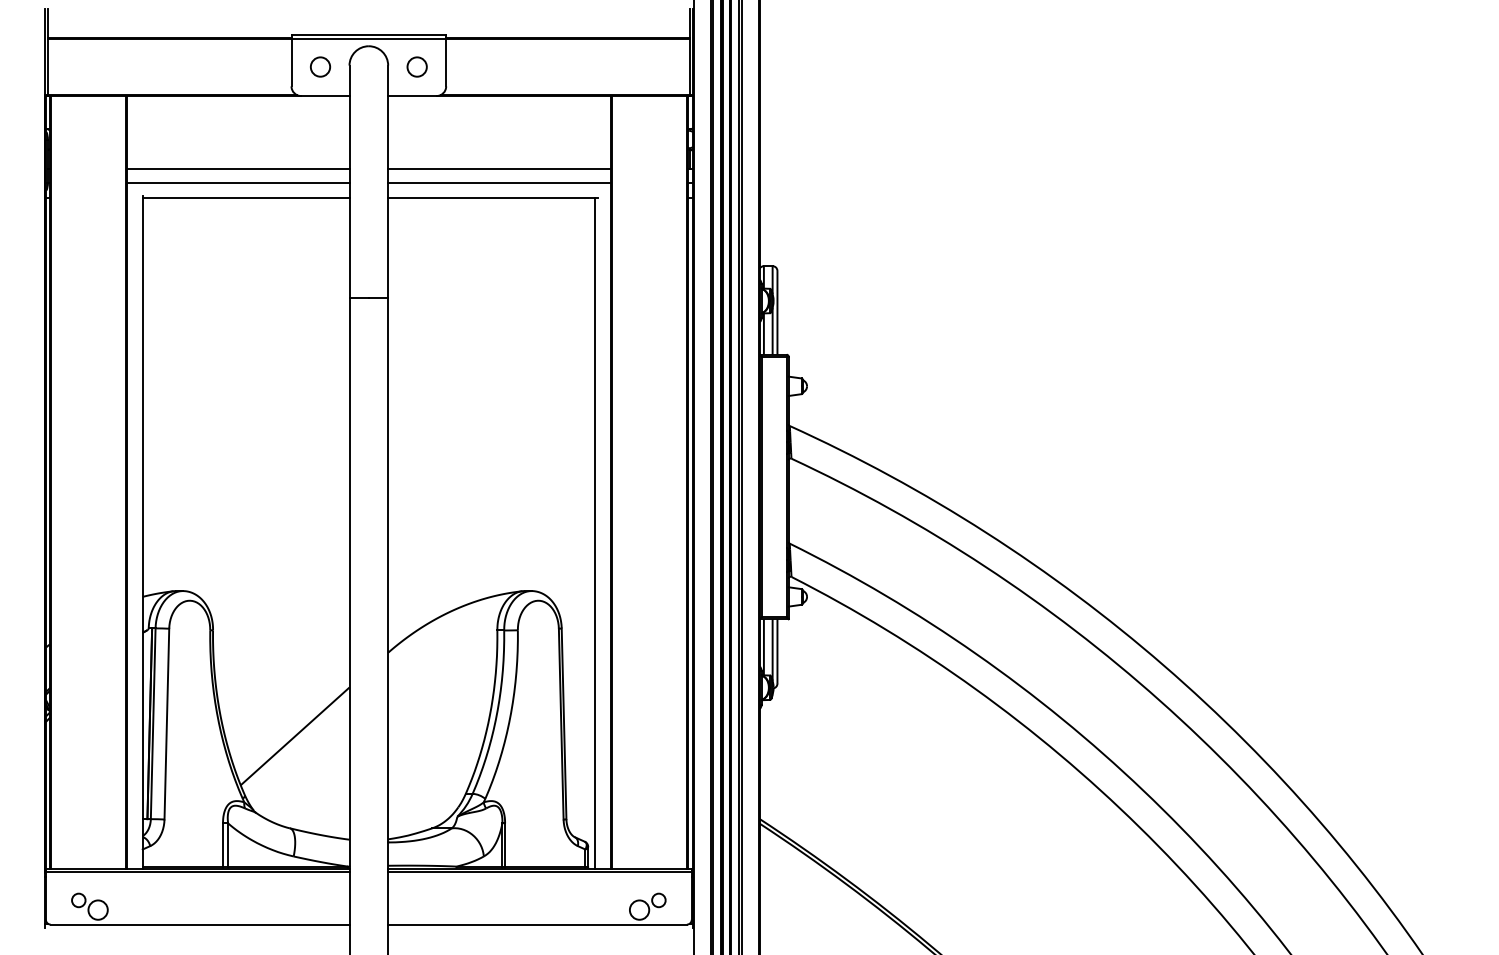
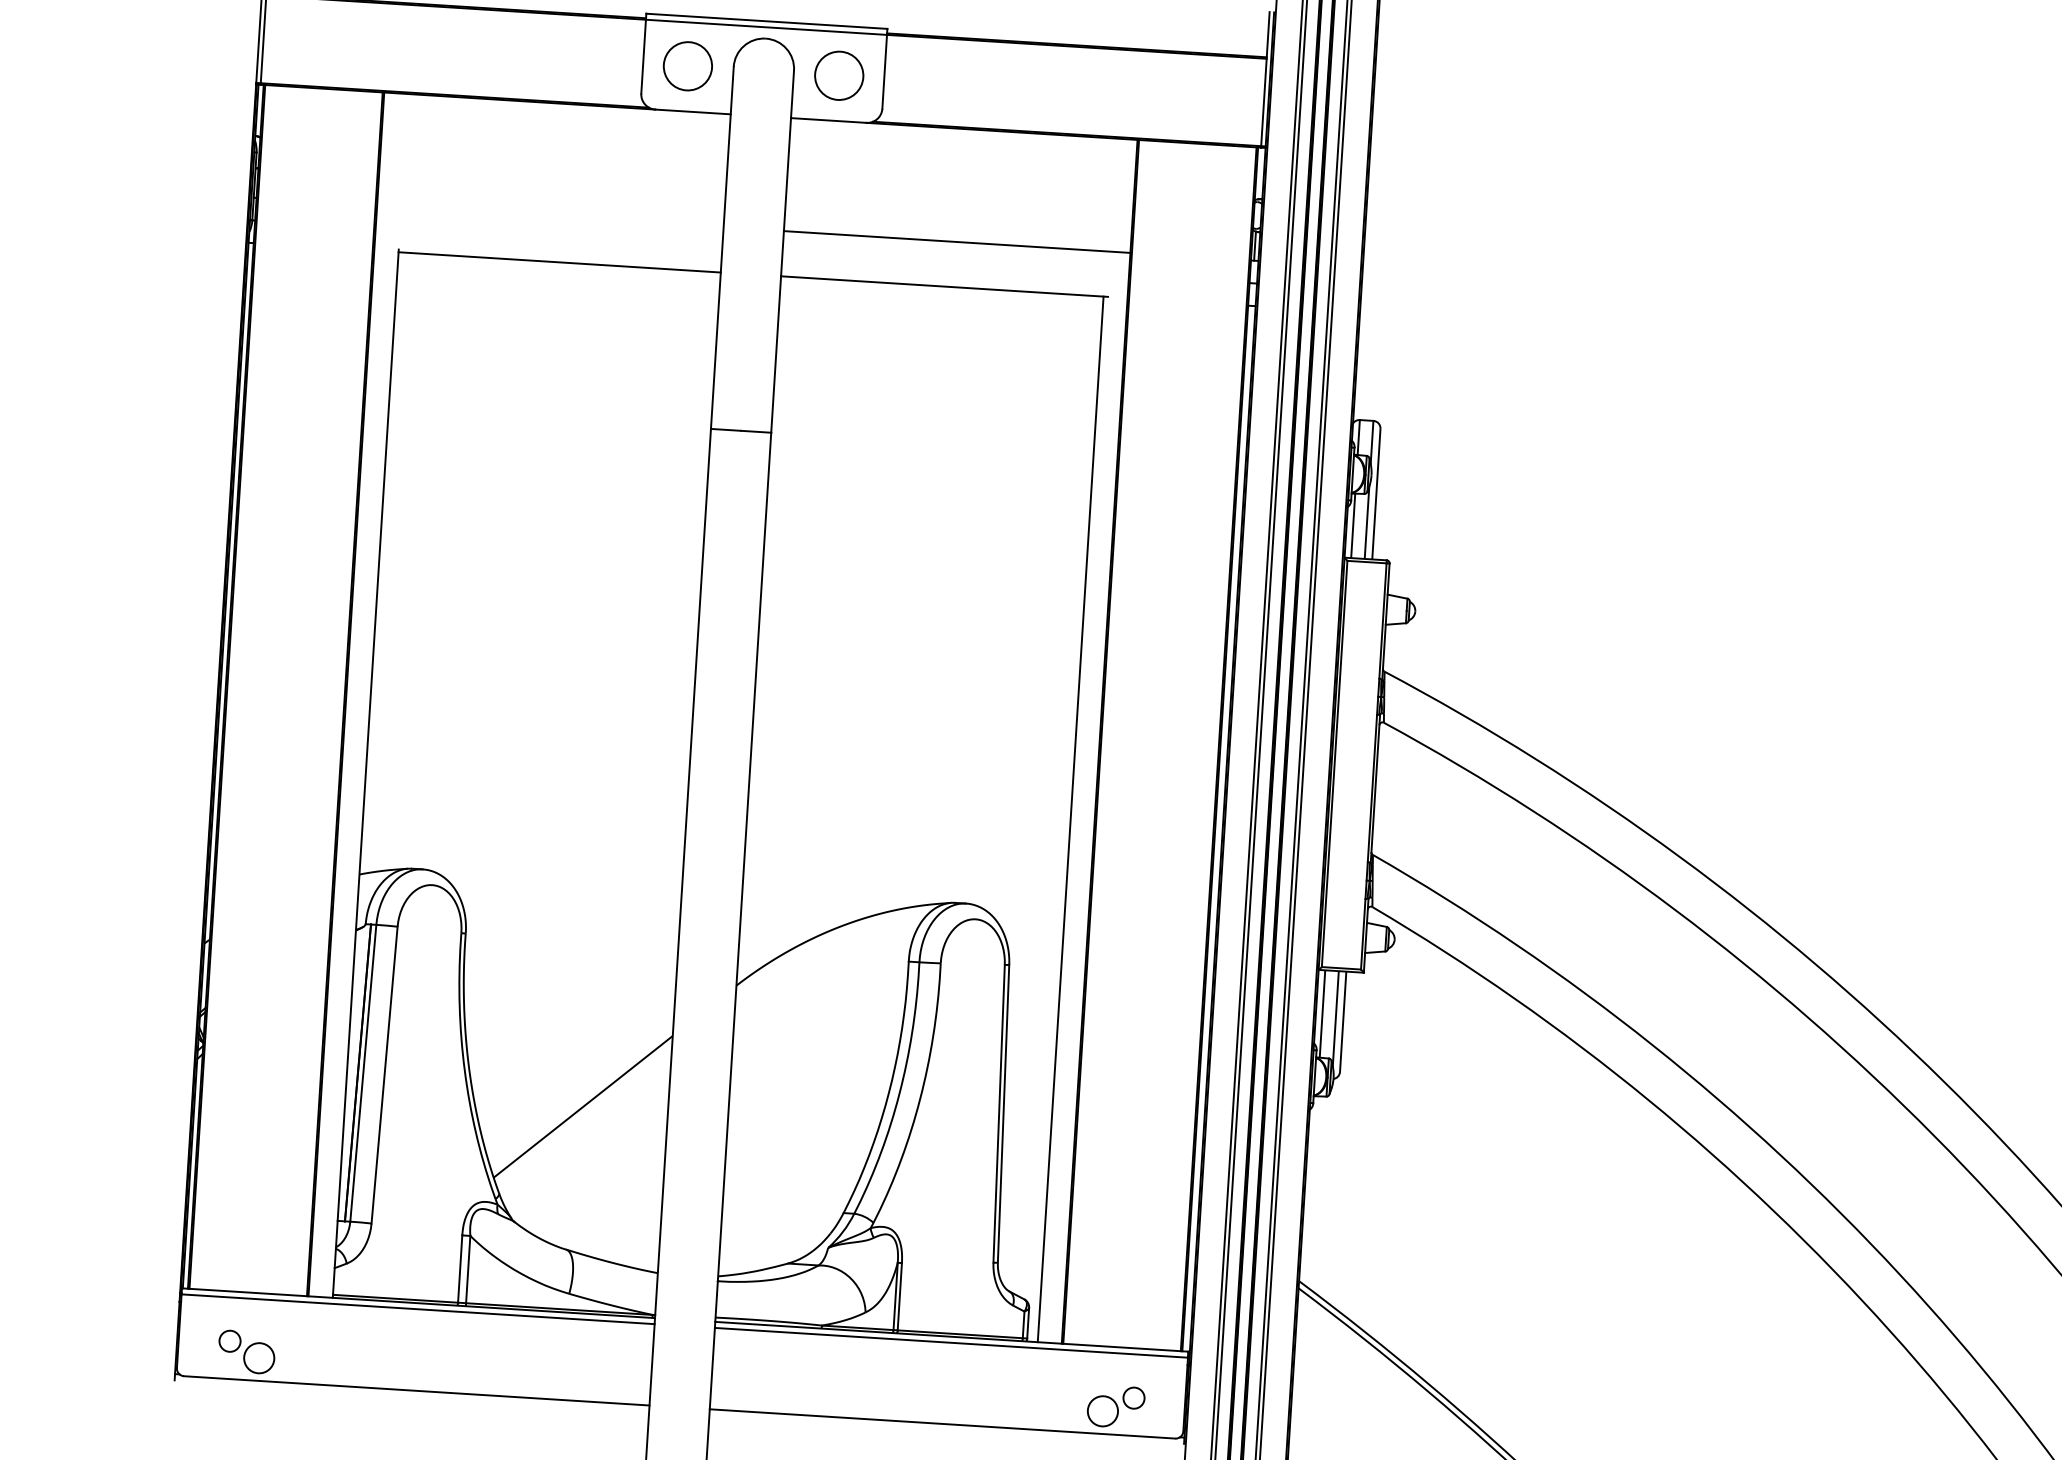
circle: (320, 66) -> (688, 65), size x1.6
circle: (416, 66) -> (838, 74), size x1.6
line: (238, 168) -> (550, 216), removed
line: (238, 183) -> (549, 239), removed
line: (499, 183) -> (955, 265), removed

